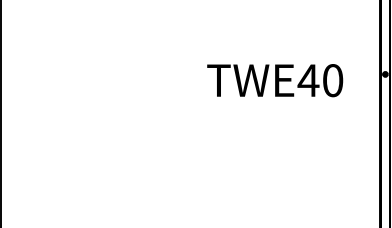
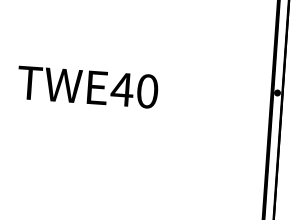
text: (275, 80) -> (88, 87), moved

